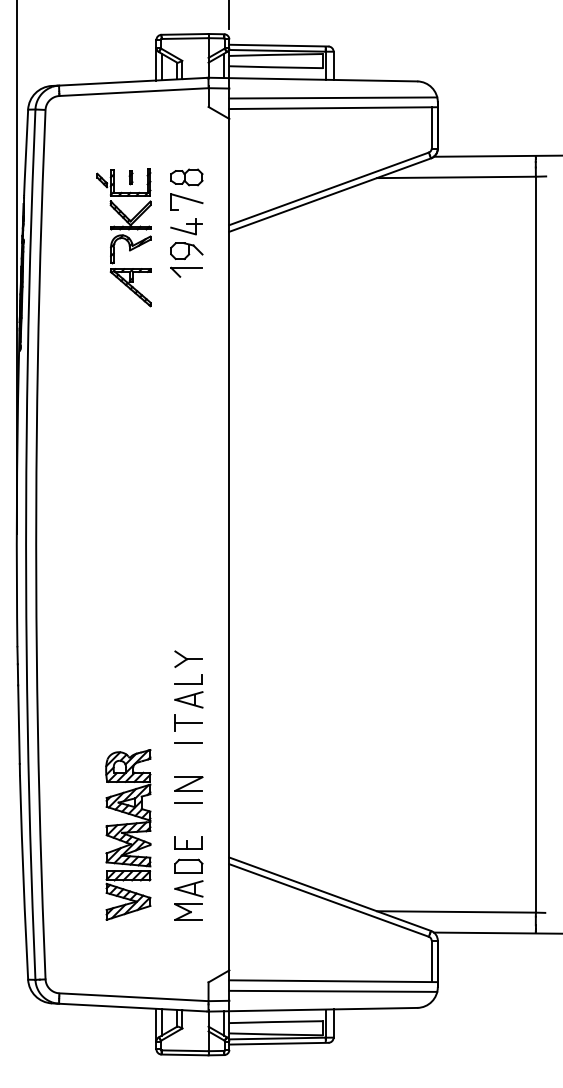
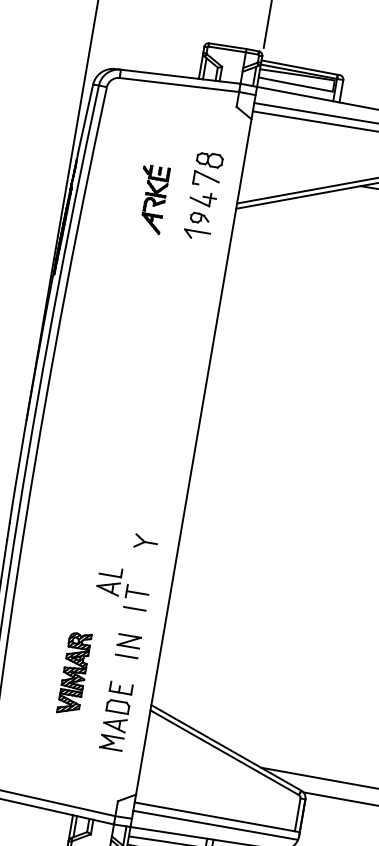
part: (123, 237) -> (151, 198), size x0.6
part: (186, 250) -> (199, 217), size x0.7
part: (188, 691) -> (108, 581), moved
part: (128, 834) -> (74, 673), size x0.6

